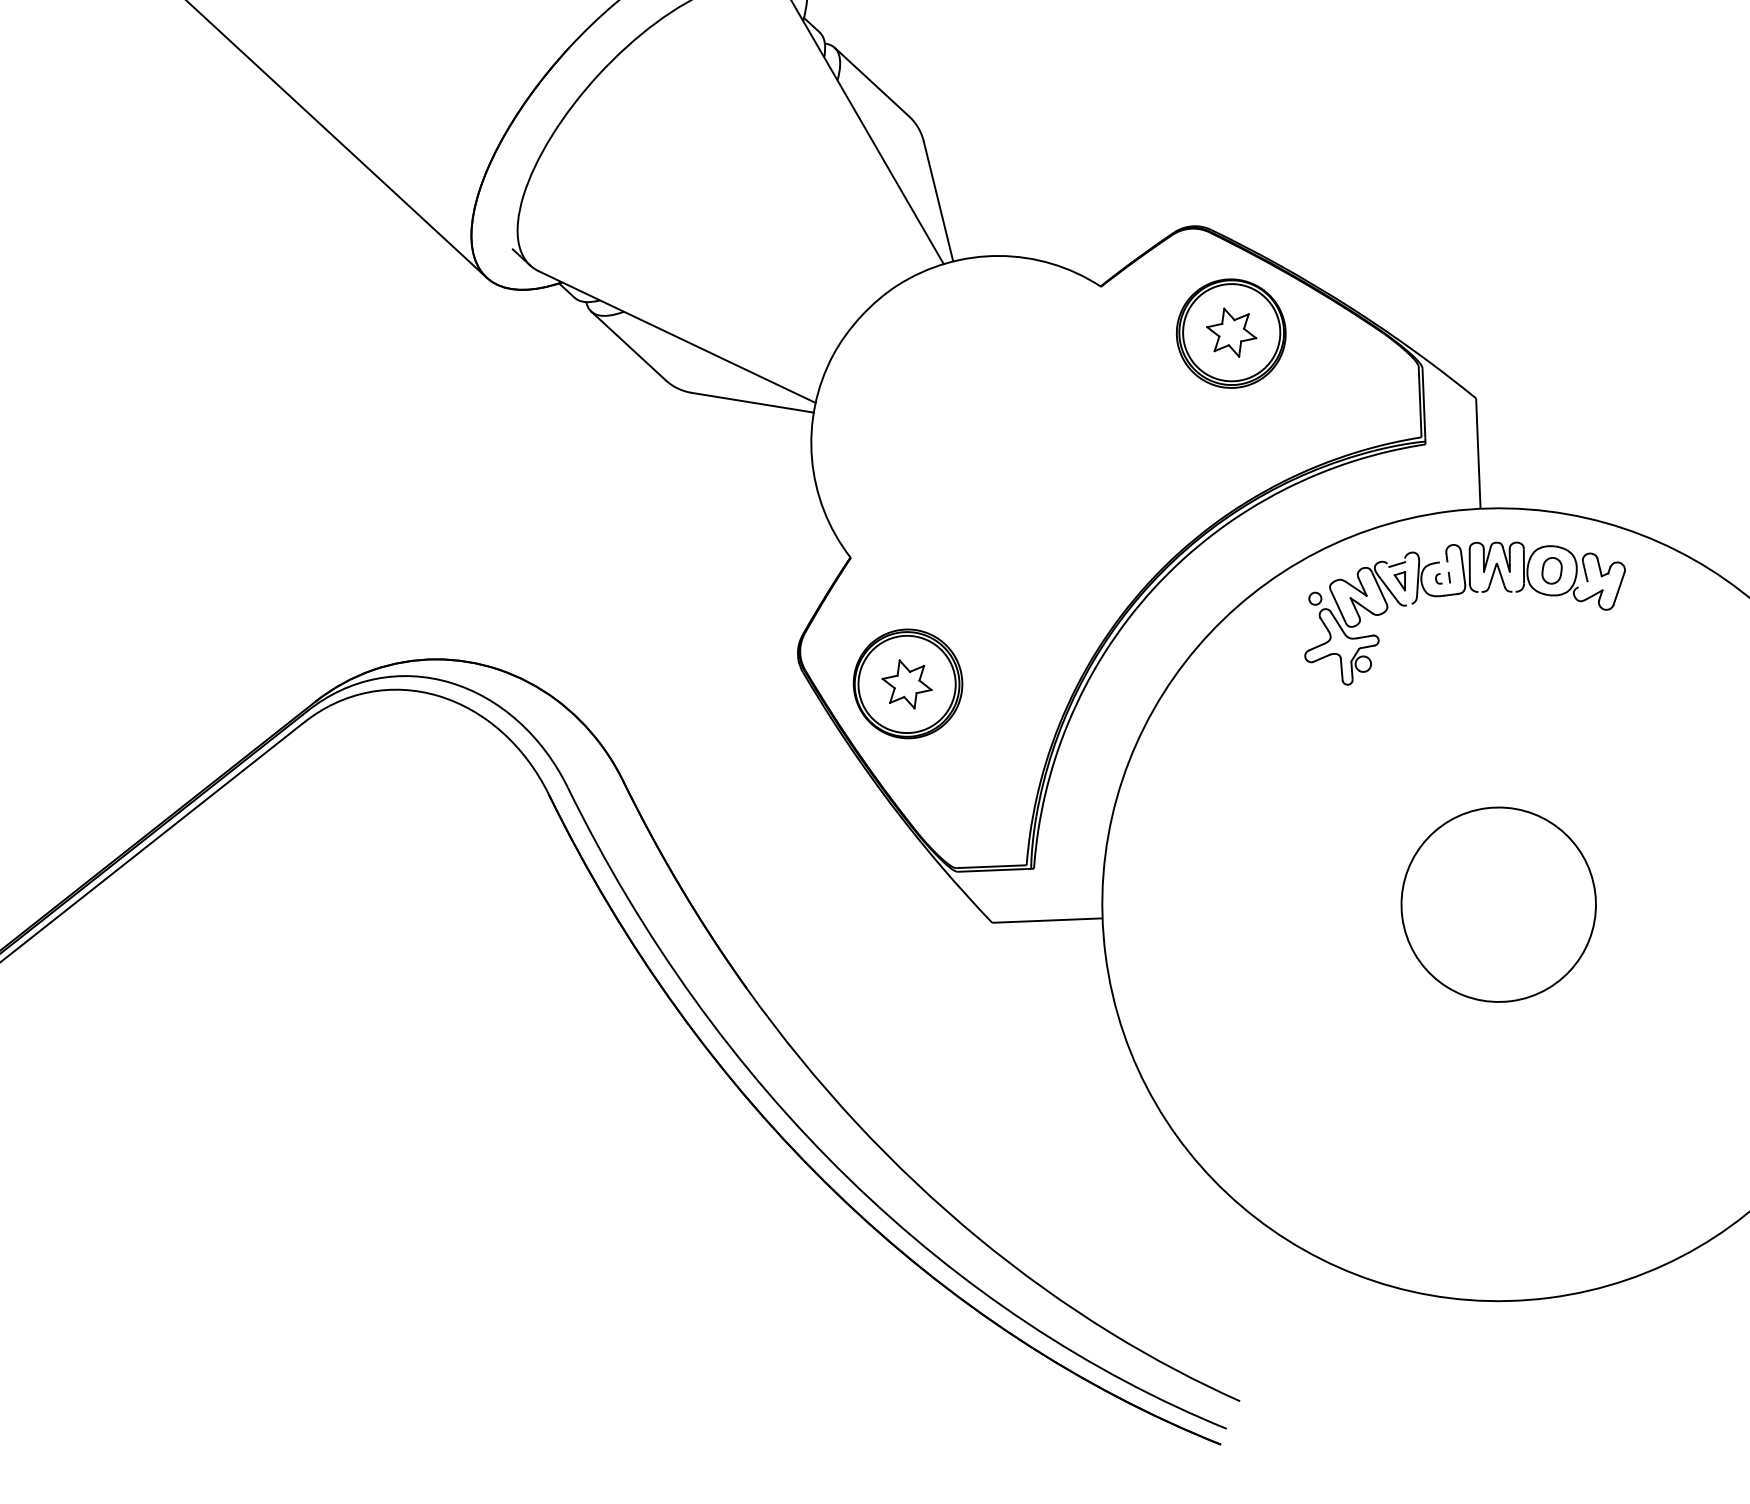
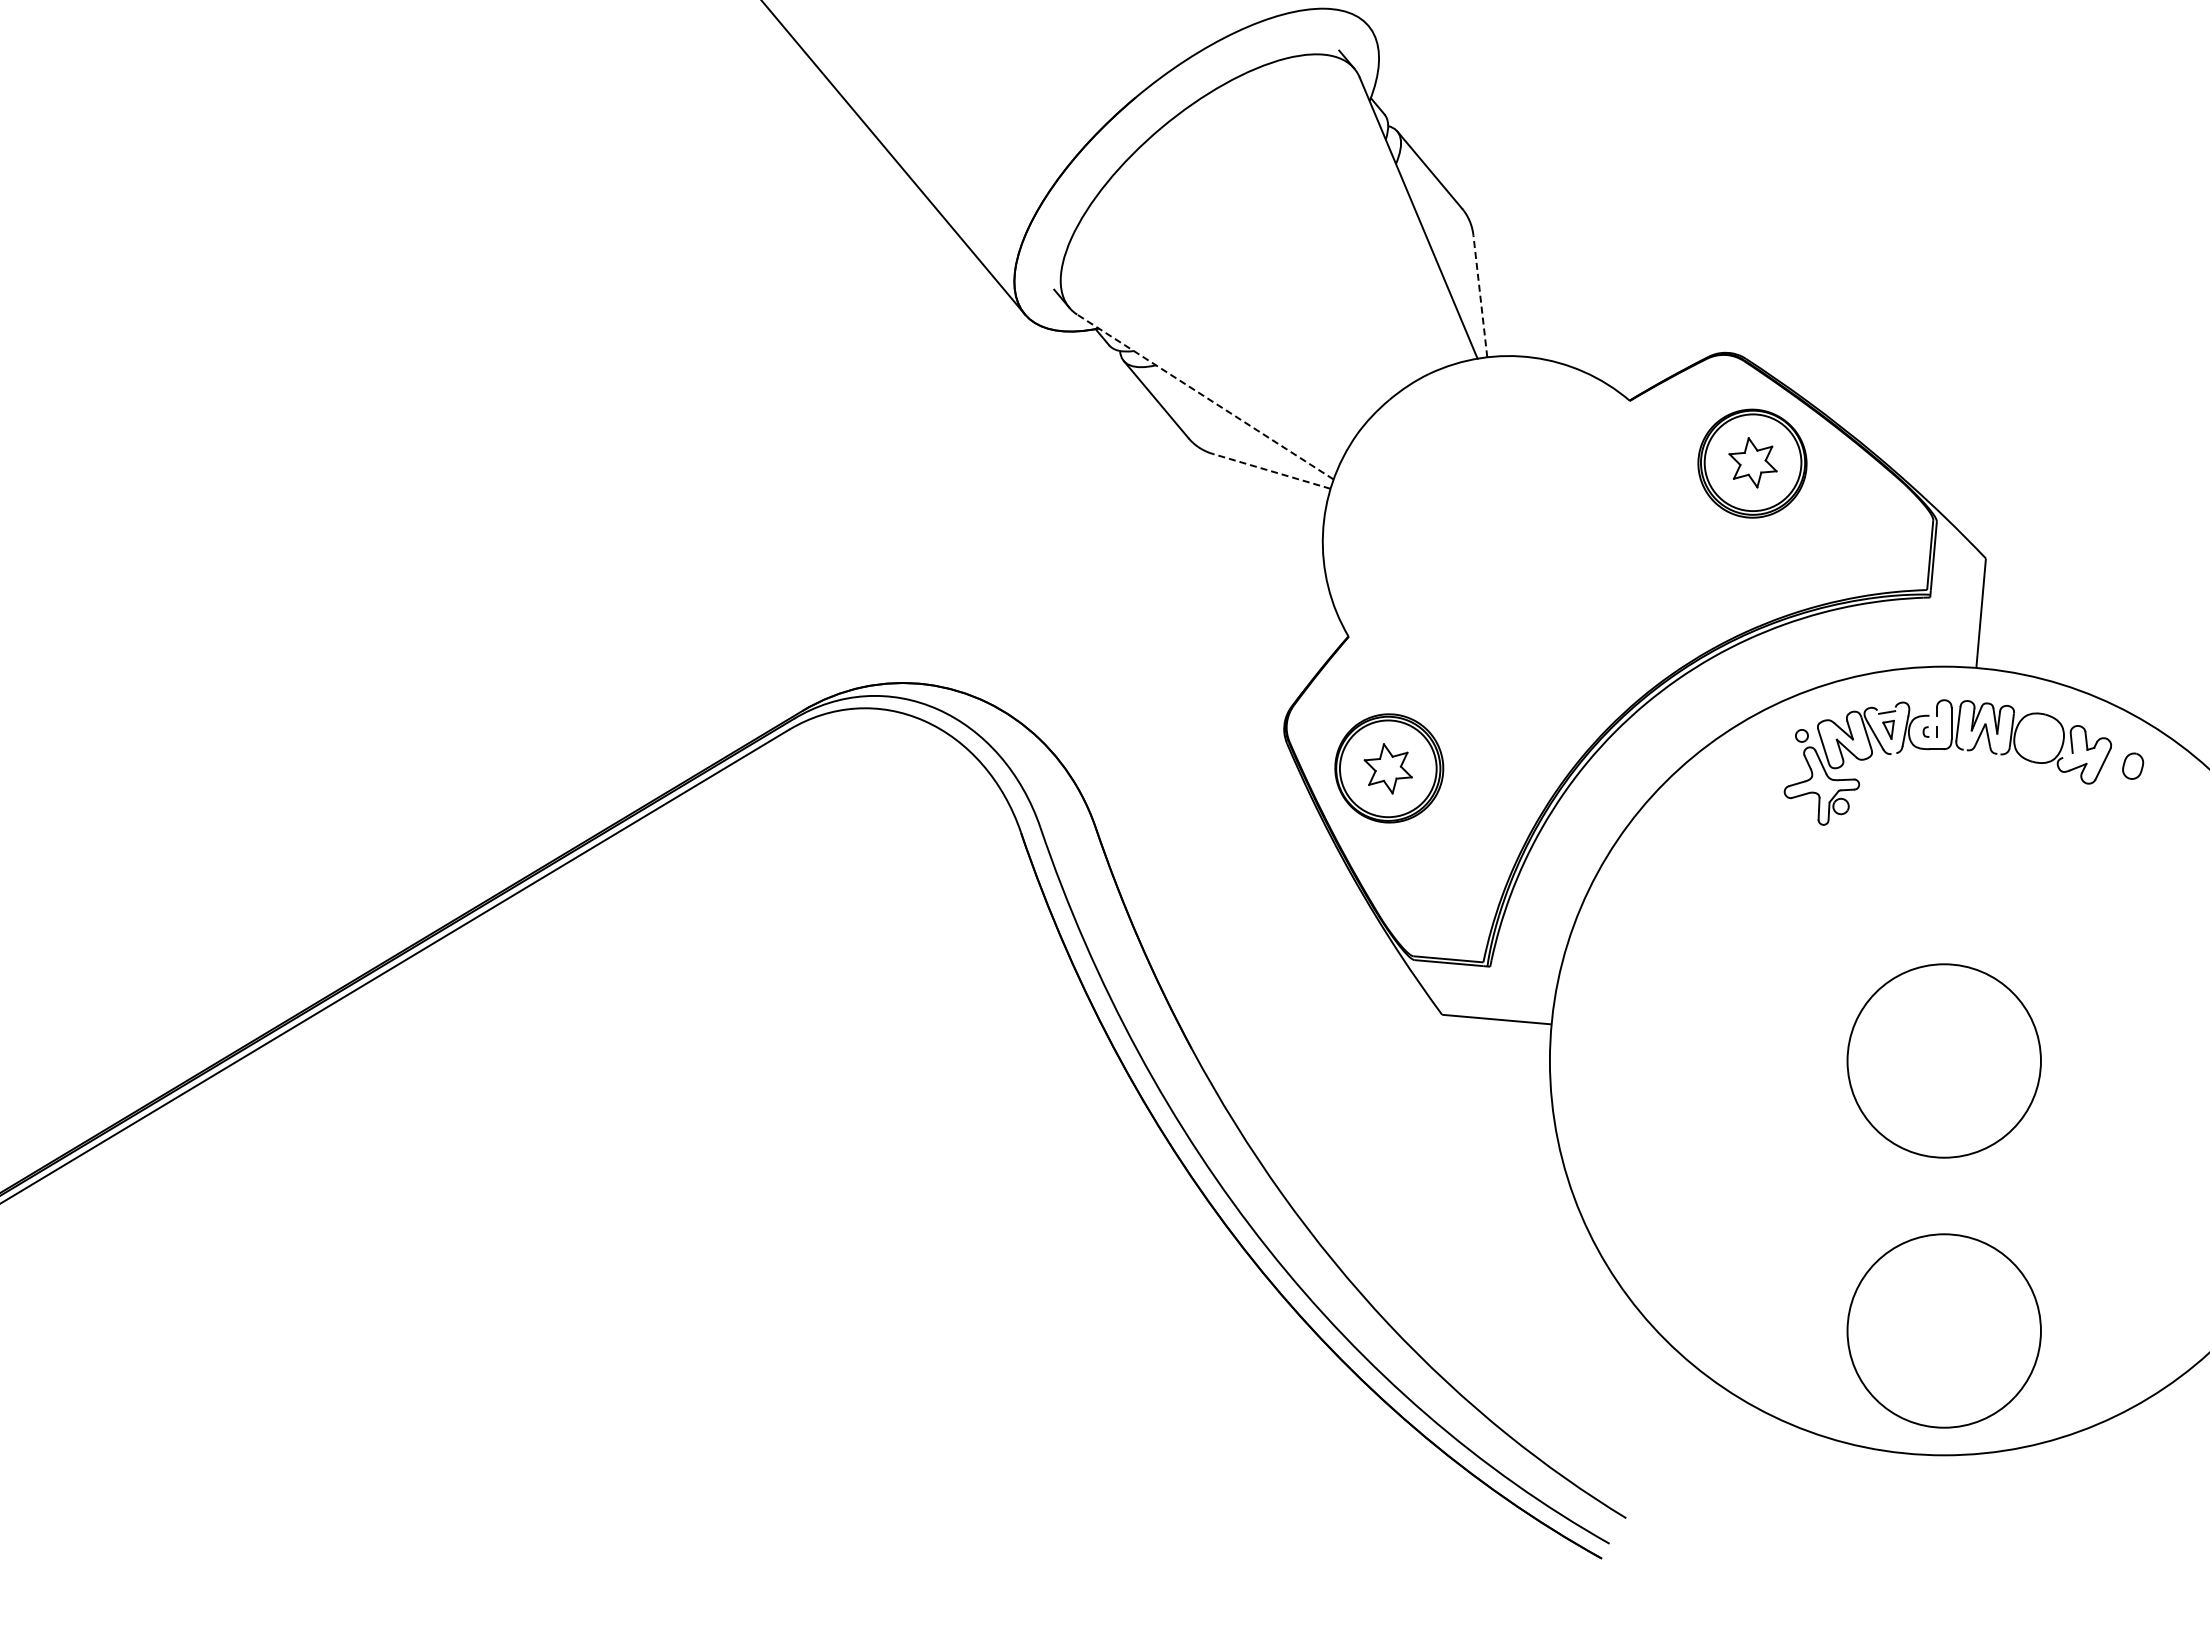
line: (938, 200) -> (1480, 295), solid -> dashed
line: (677, 336) -> (1205, 396), solid -> dashed
line: (752, 402) -> (1271, 471), solid -> dashed
part: (1552, 570) -> (2133, 765), moved
circle: (1532, 1173) -> (1943, 1330), added

